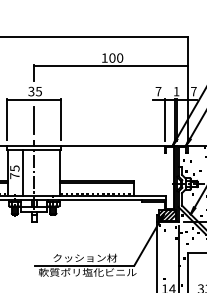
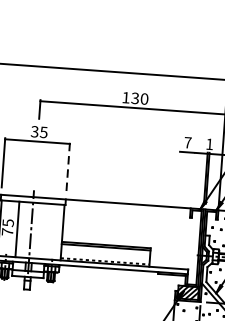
text: (112, 57) -> (135, 97), 100 -> 130
line: (61, 119) -> (68, 167), solid -> dashed
line: (164, 119) -> (192, 176), removed
line: (34, 120) -> (36, 166), removed

